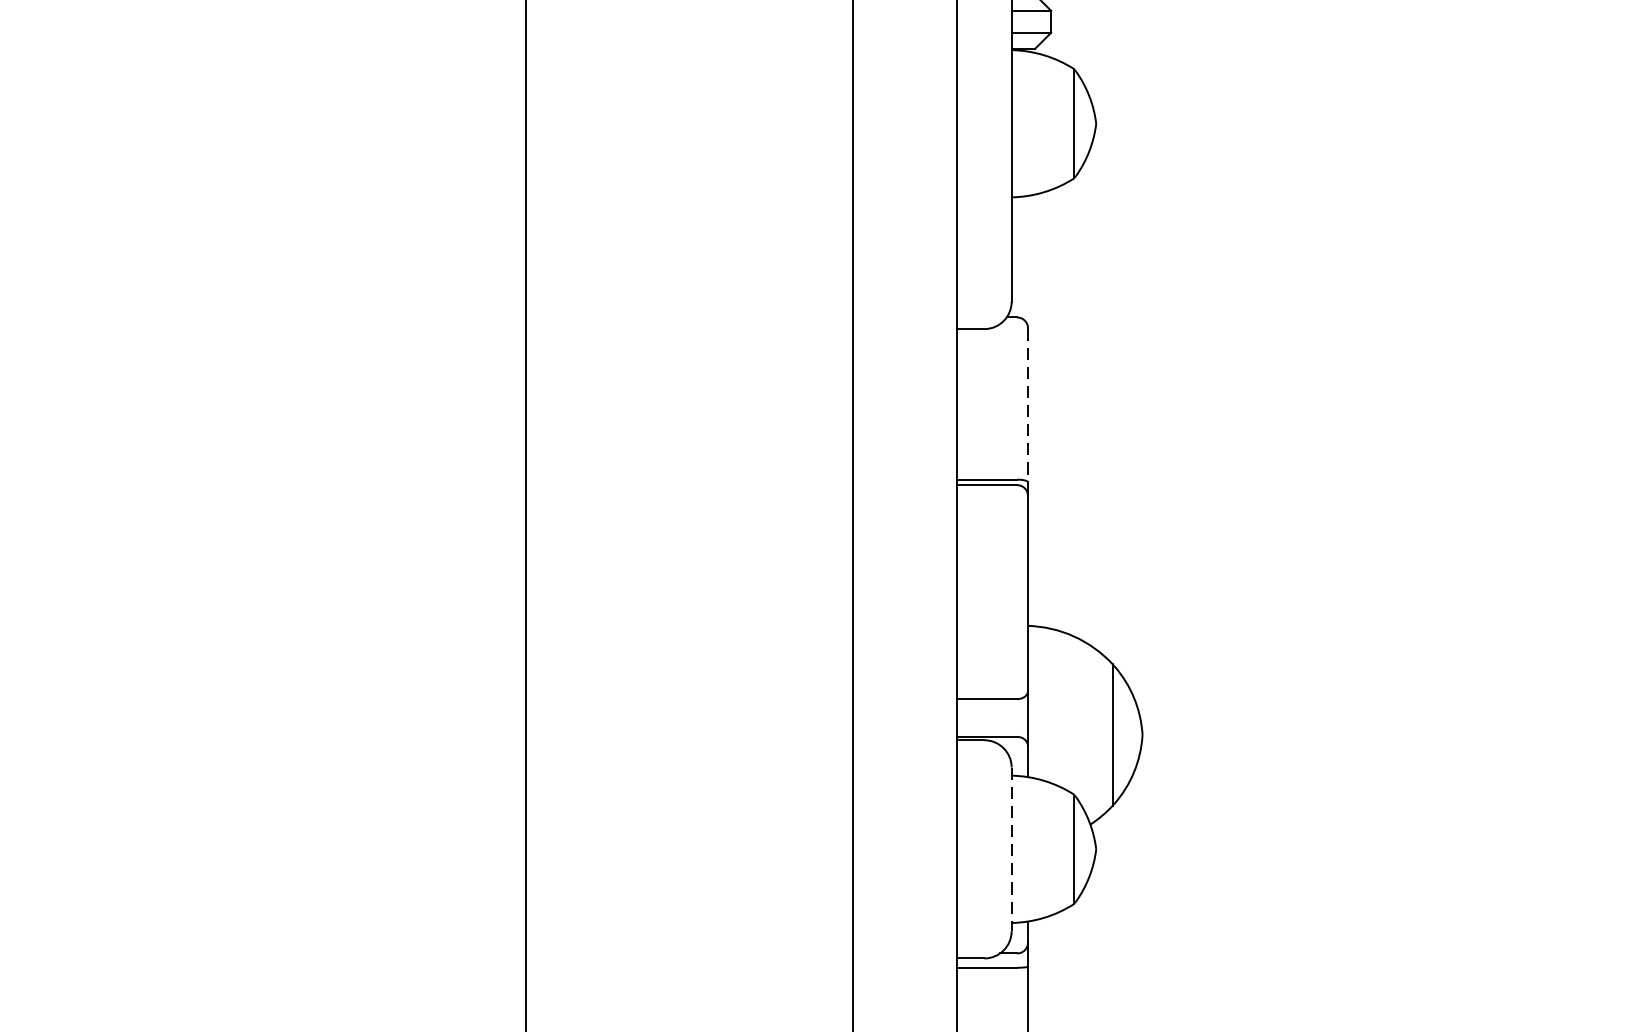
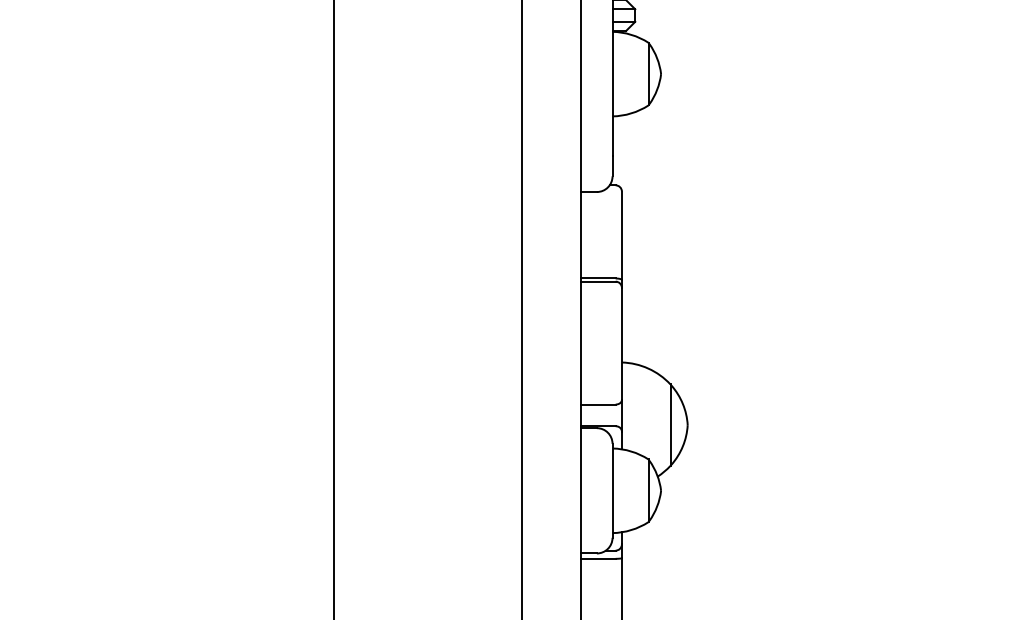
line: (1027, 406) -> (621, 236), dashed -> solid
line: (1011, 848) -> (612, 490), dashed -> solid

